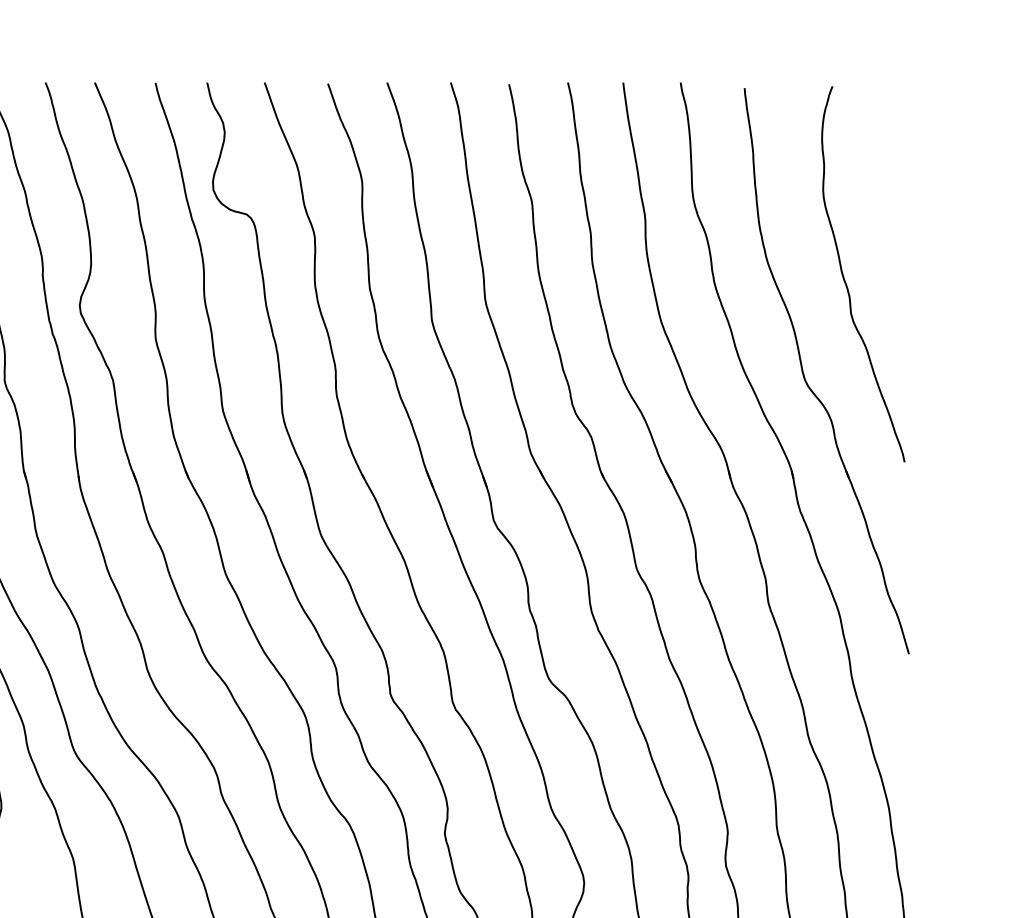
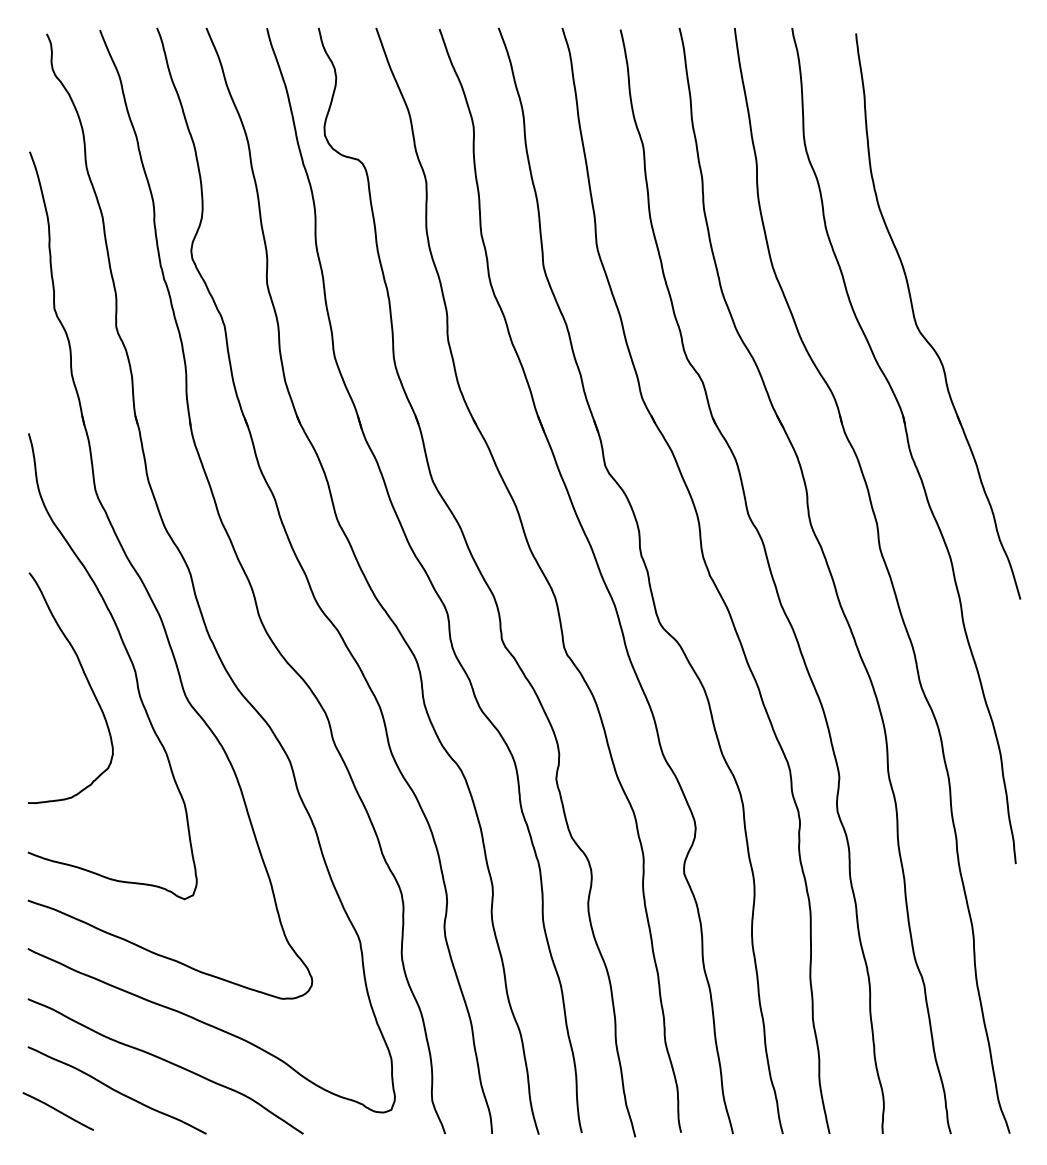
curve: (846, 281) -> (957, 226), removed

